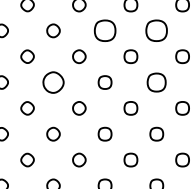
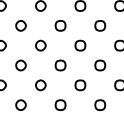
part: (104, 30) -> (60, 25), size x0.62
part: (156, 30) -> (100, 25), size x0.62
part: (53, 82) -> (21, 65), size x0.62
part: (156, 82) -> (100, 65), size x0.71

